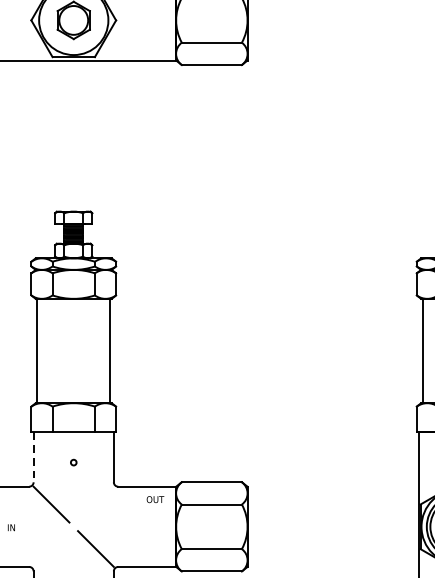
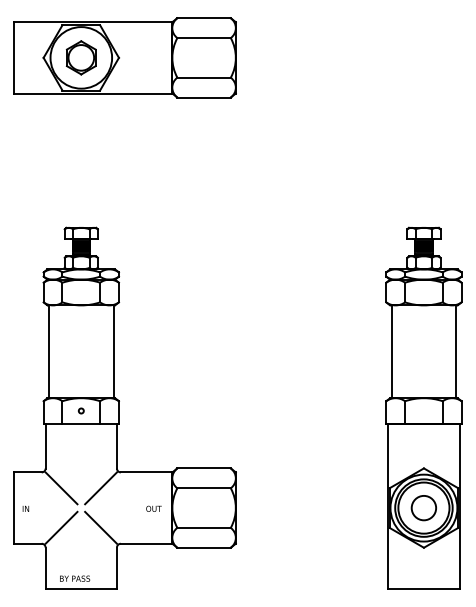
line: (33, 457) -> (45, 446), dashed -> solid
circle: (73, 462) -> (81, 410), moved
text: (154, 499) -> (153, 508), moved
line: (95, 504) -> (100, 488), added
line: (51, 548) -> (61, 527), added

